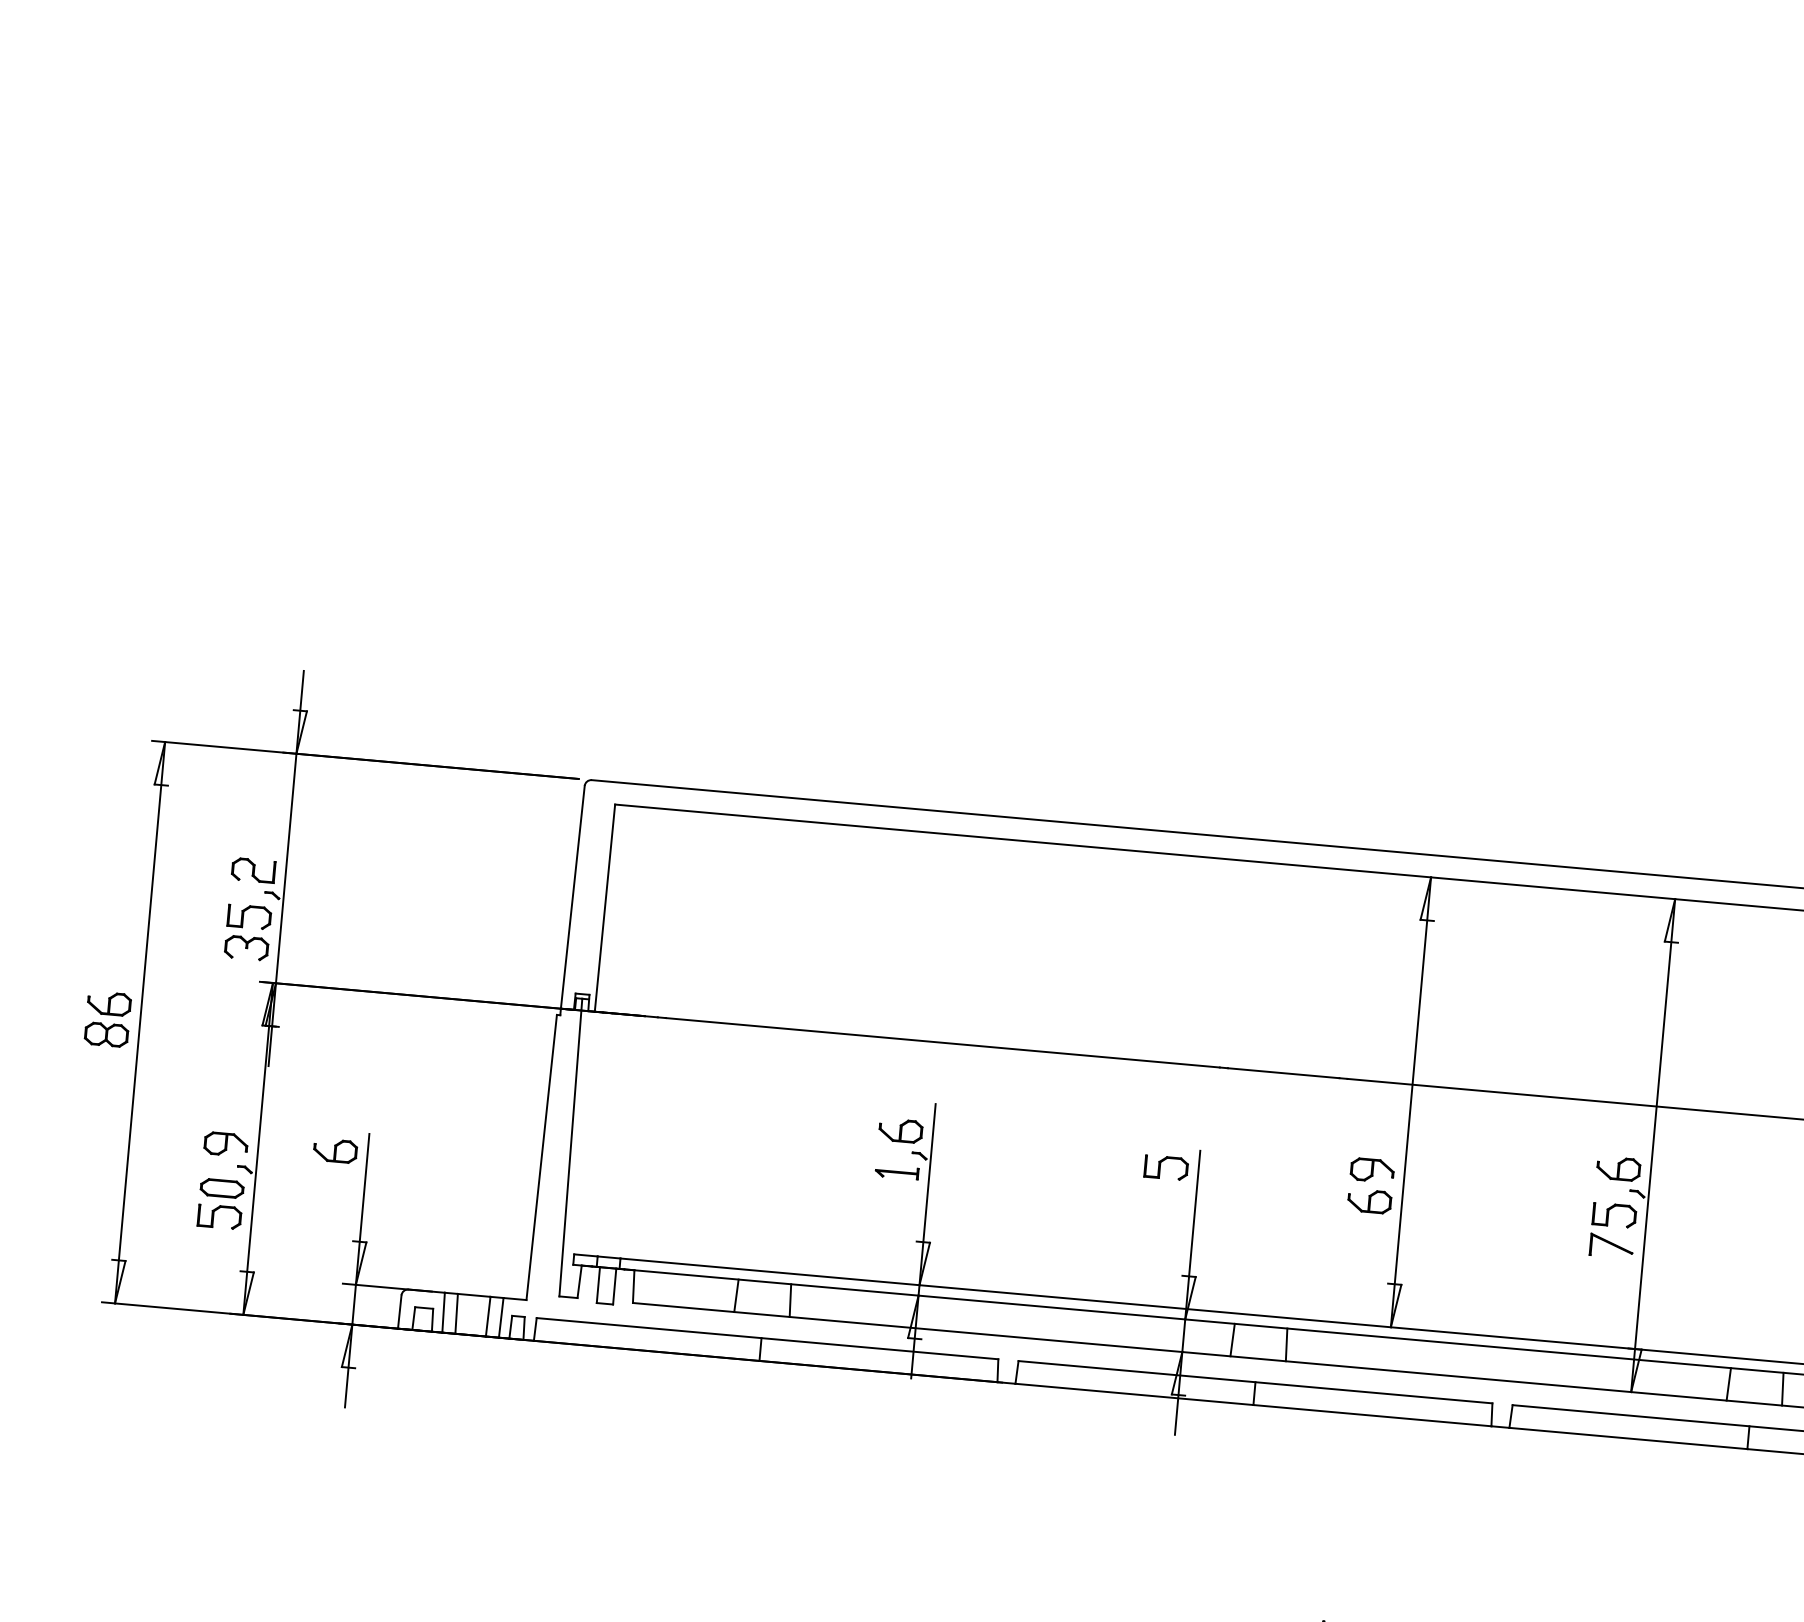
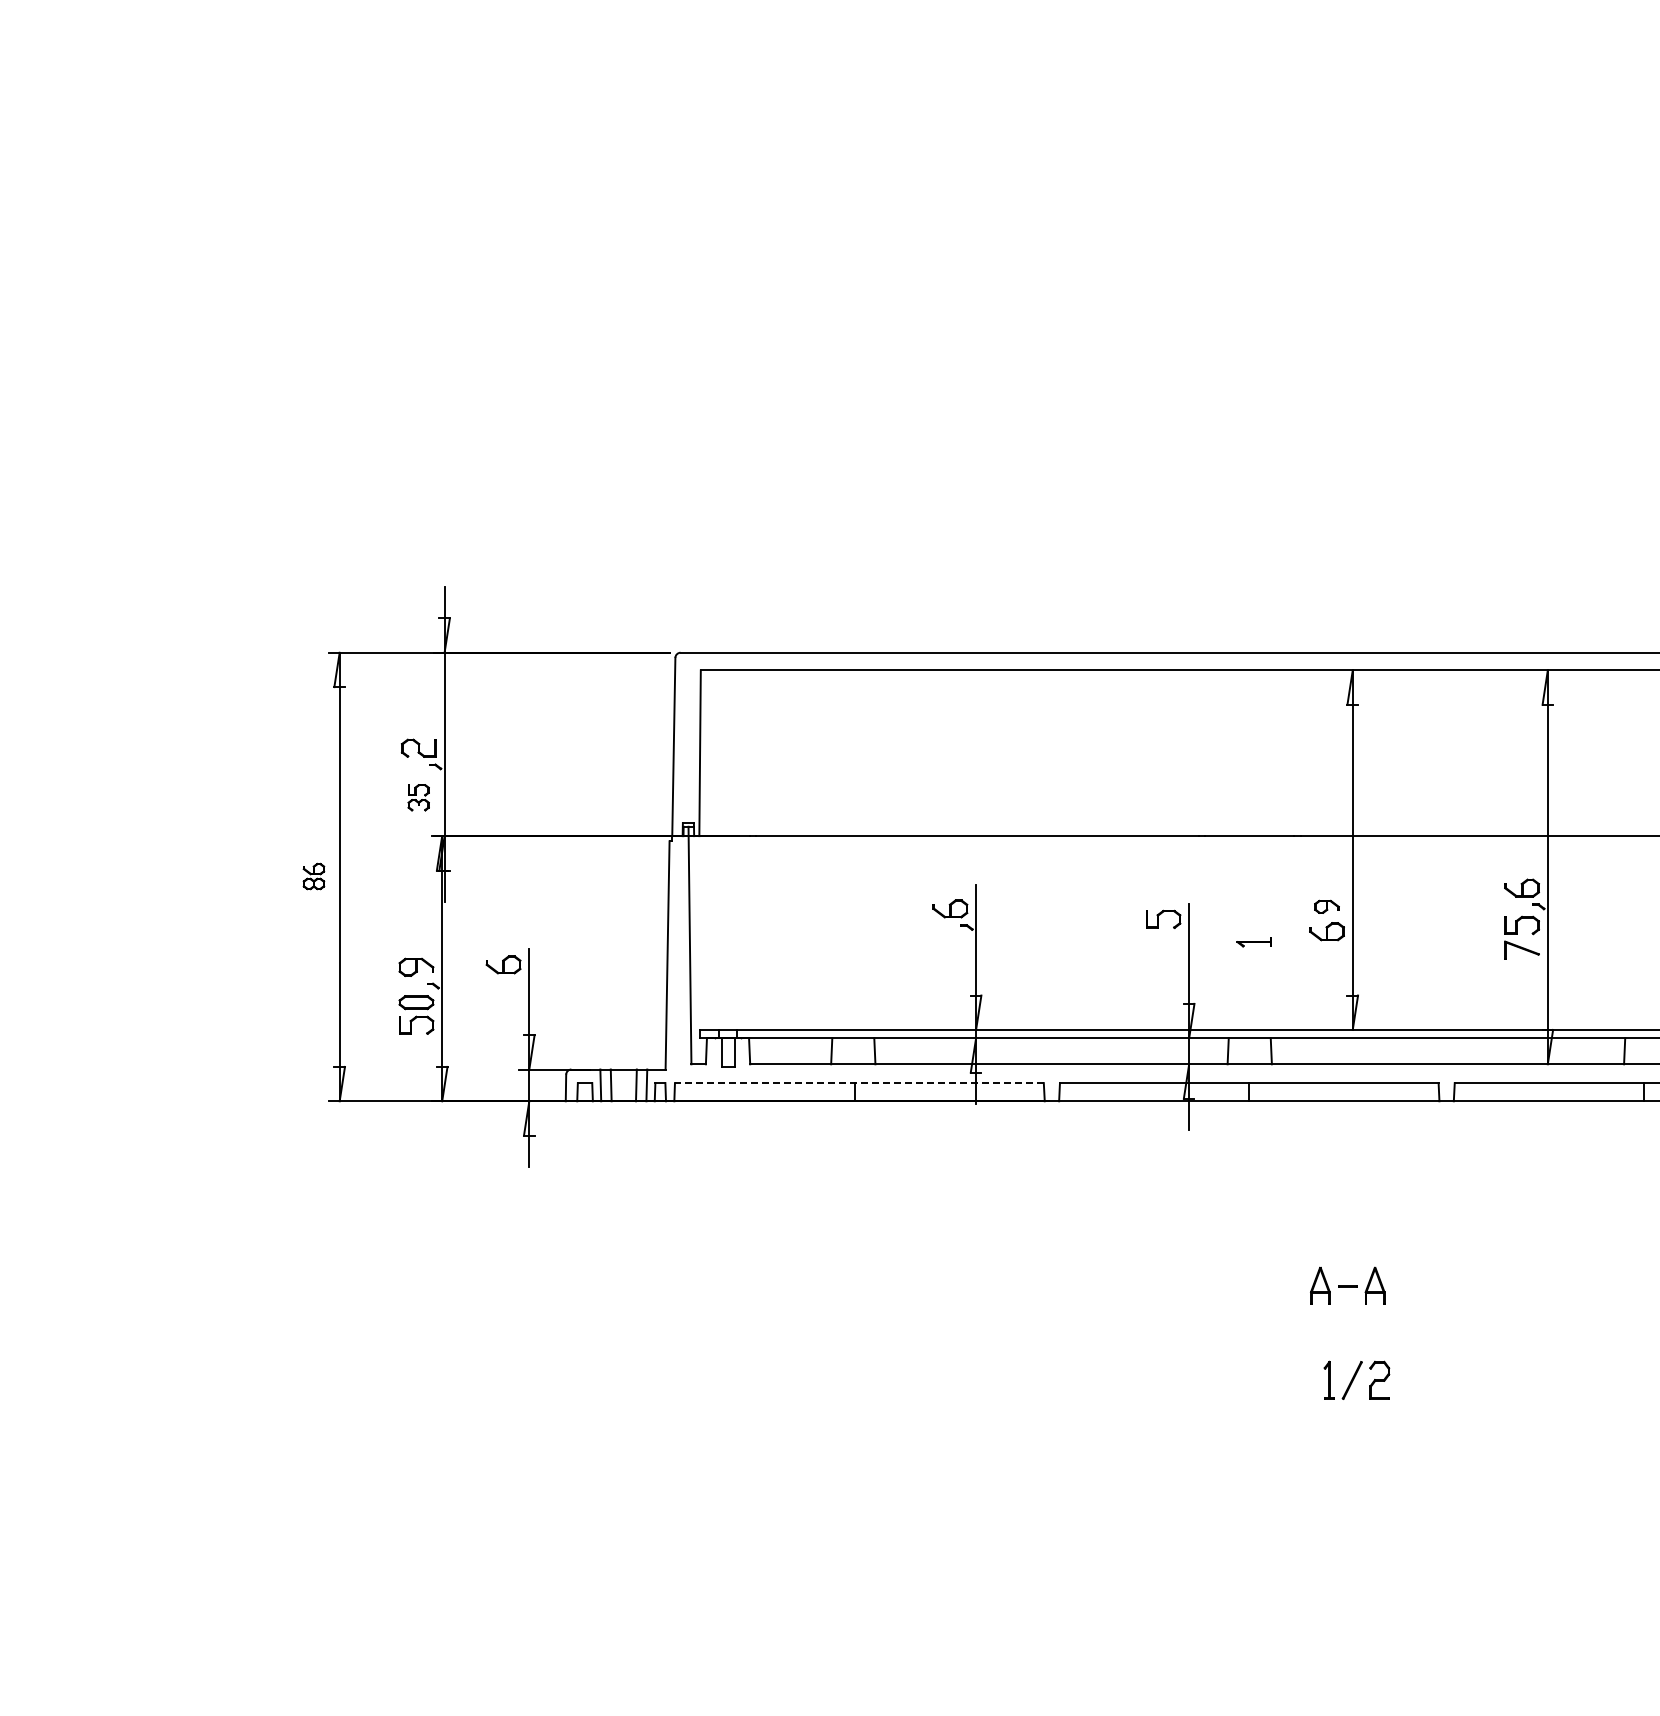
part: (247, 932) -> (418, 797), size x0.6
part: (107, 1019) -> (313, 876), size x0.6
part: (1371, 1169) -> (1326, 906), size x0.7
part: (895, 1172) -> (1253, 942), moved
line: (766, 1339) -> (858, 1083), solid -> dashed

